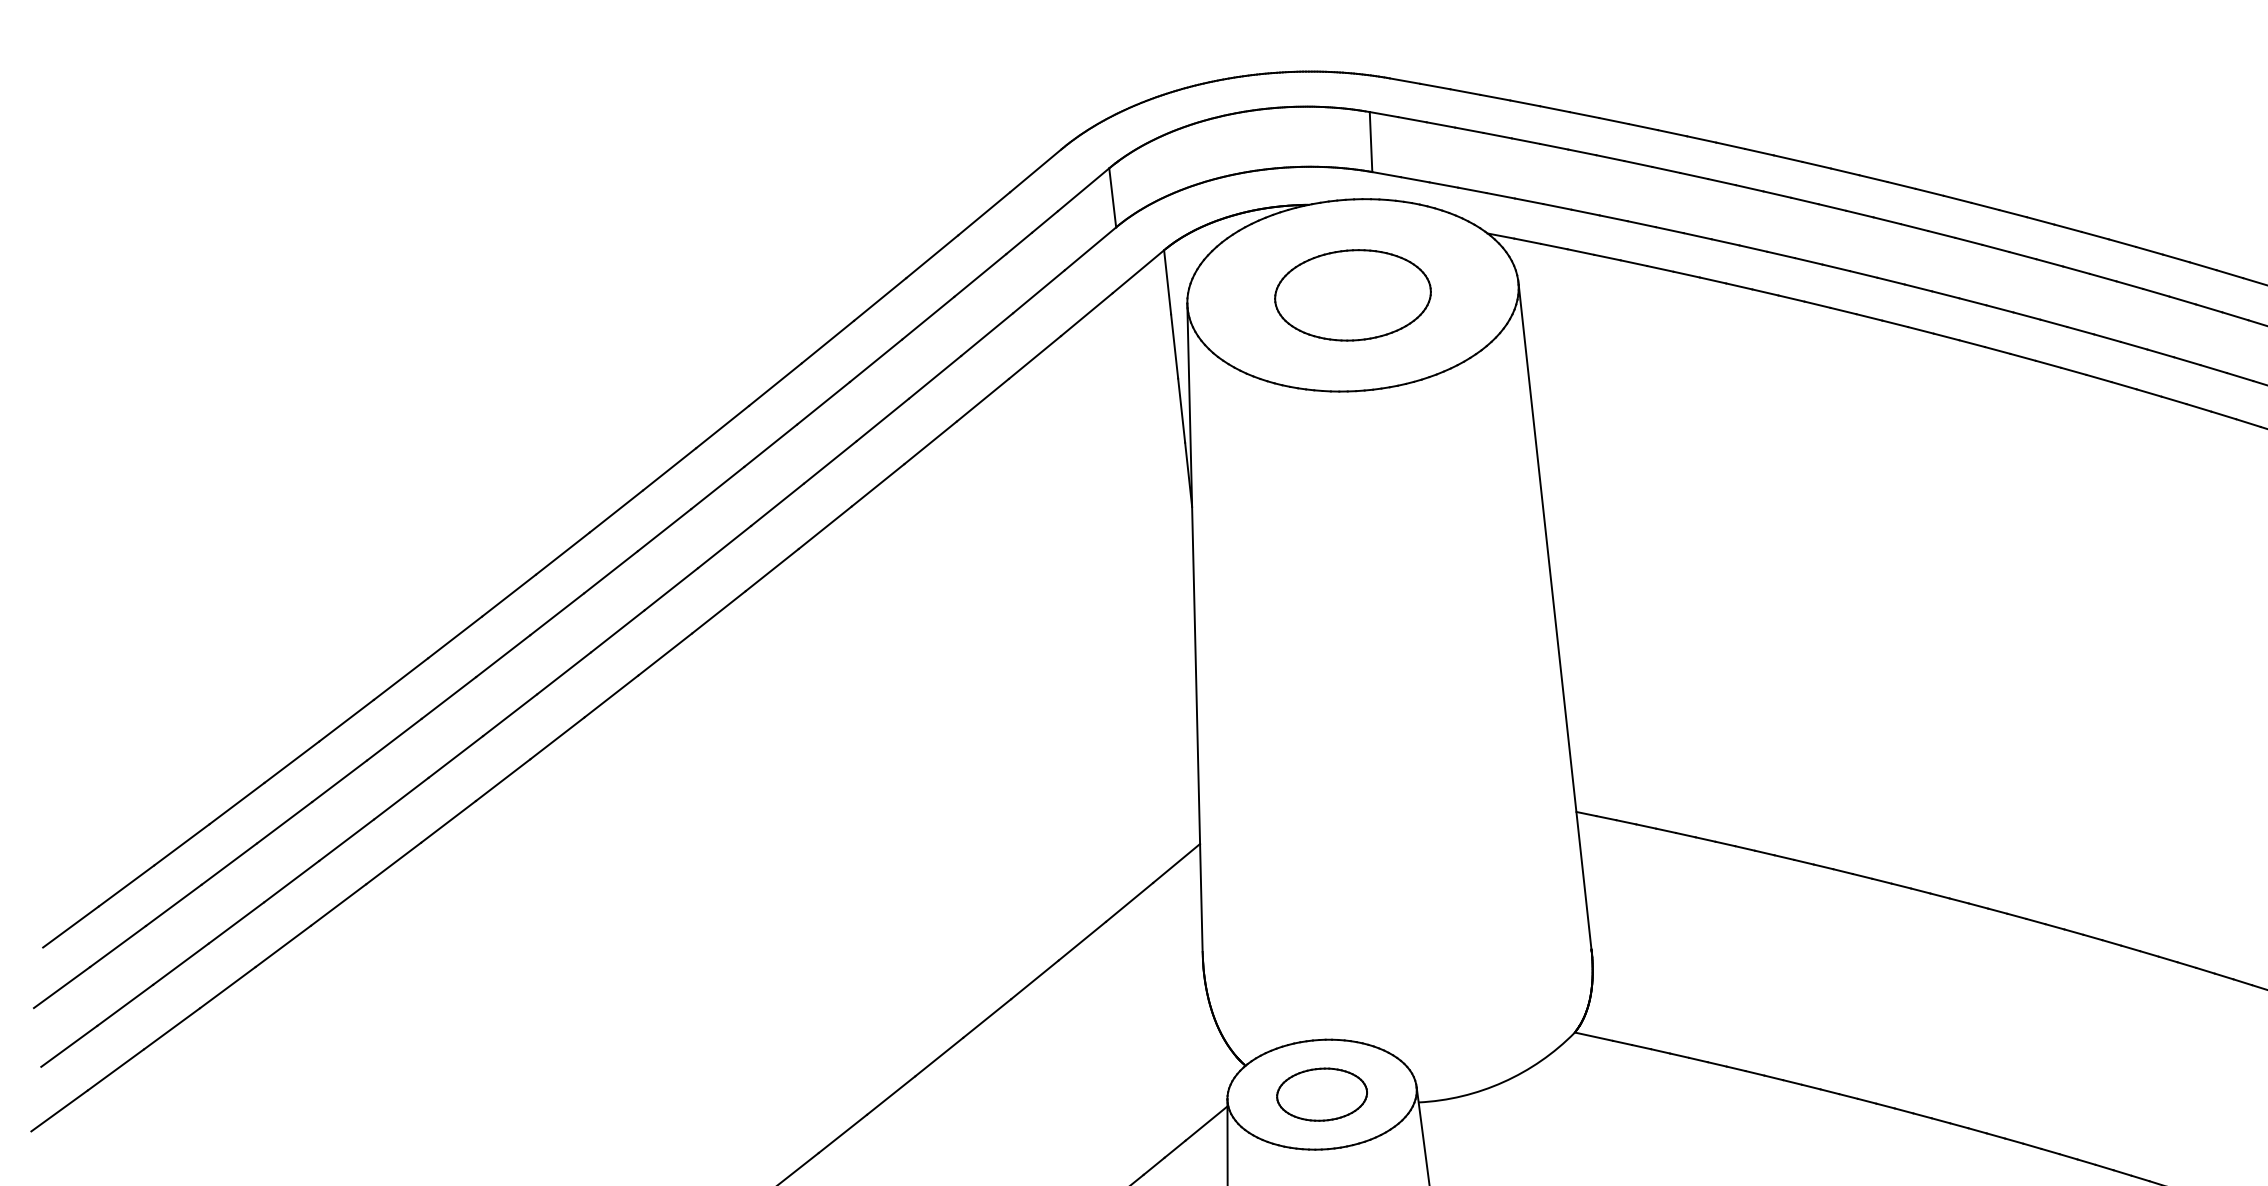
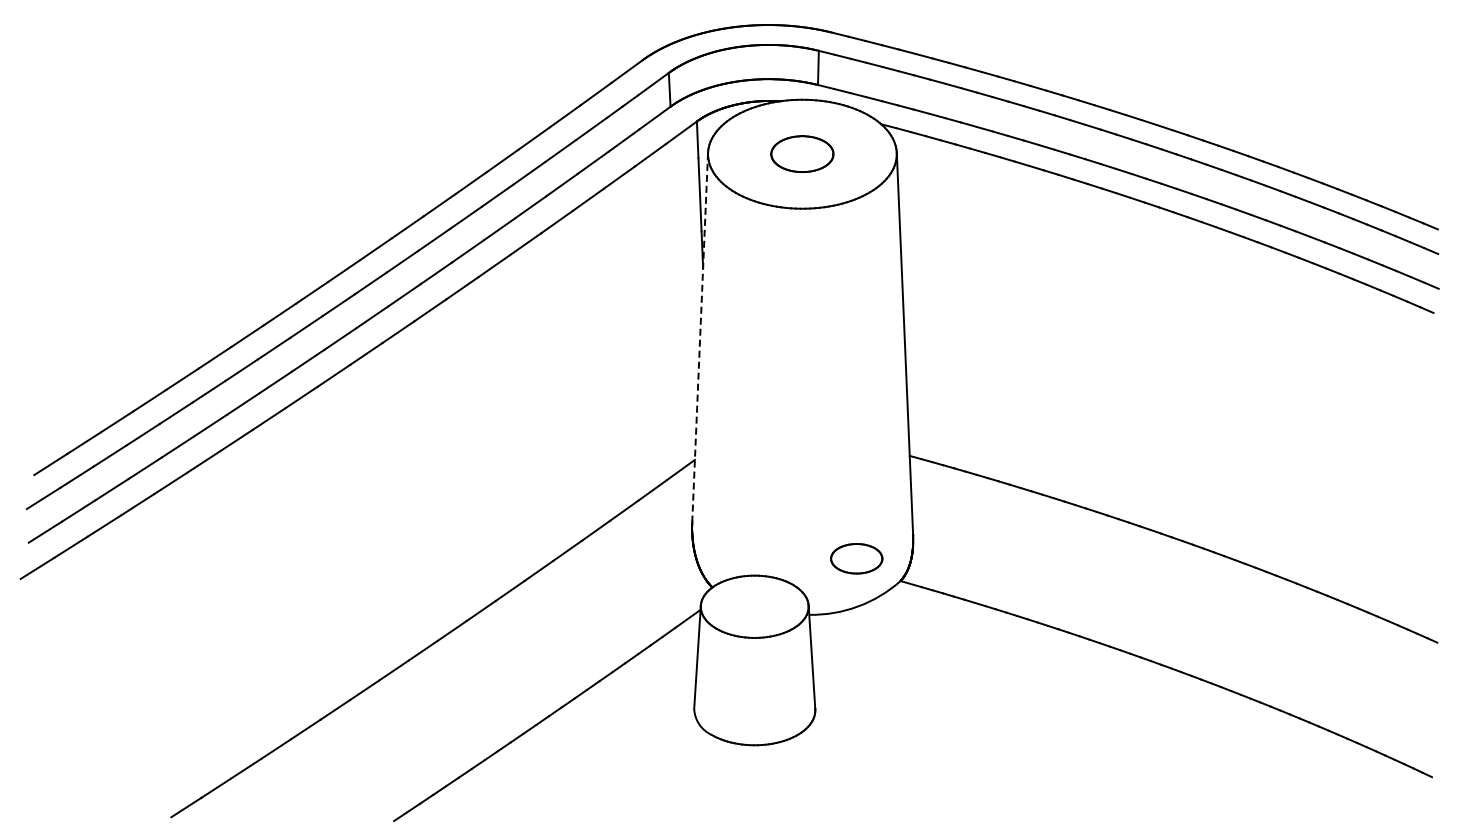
part: (1353, 294) -> (802, 153), size x0.7
line: (1195, 628) -> (700, 337), solid -> dashed
part: (1321, 1094) -> (856, 558), moved

